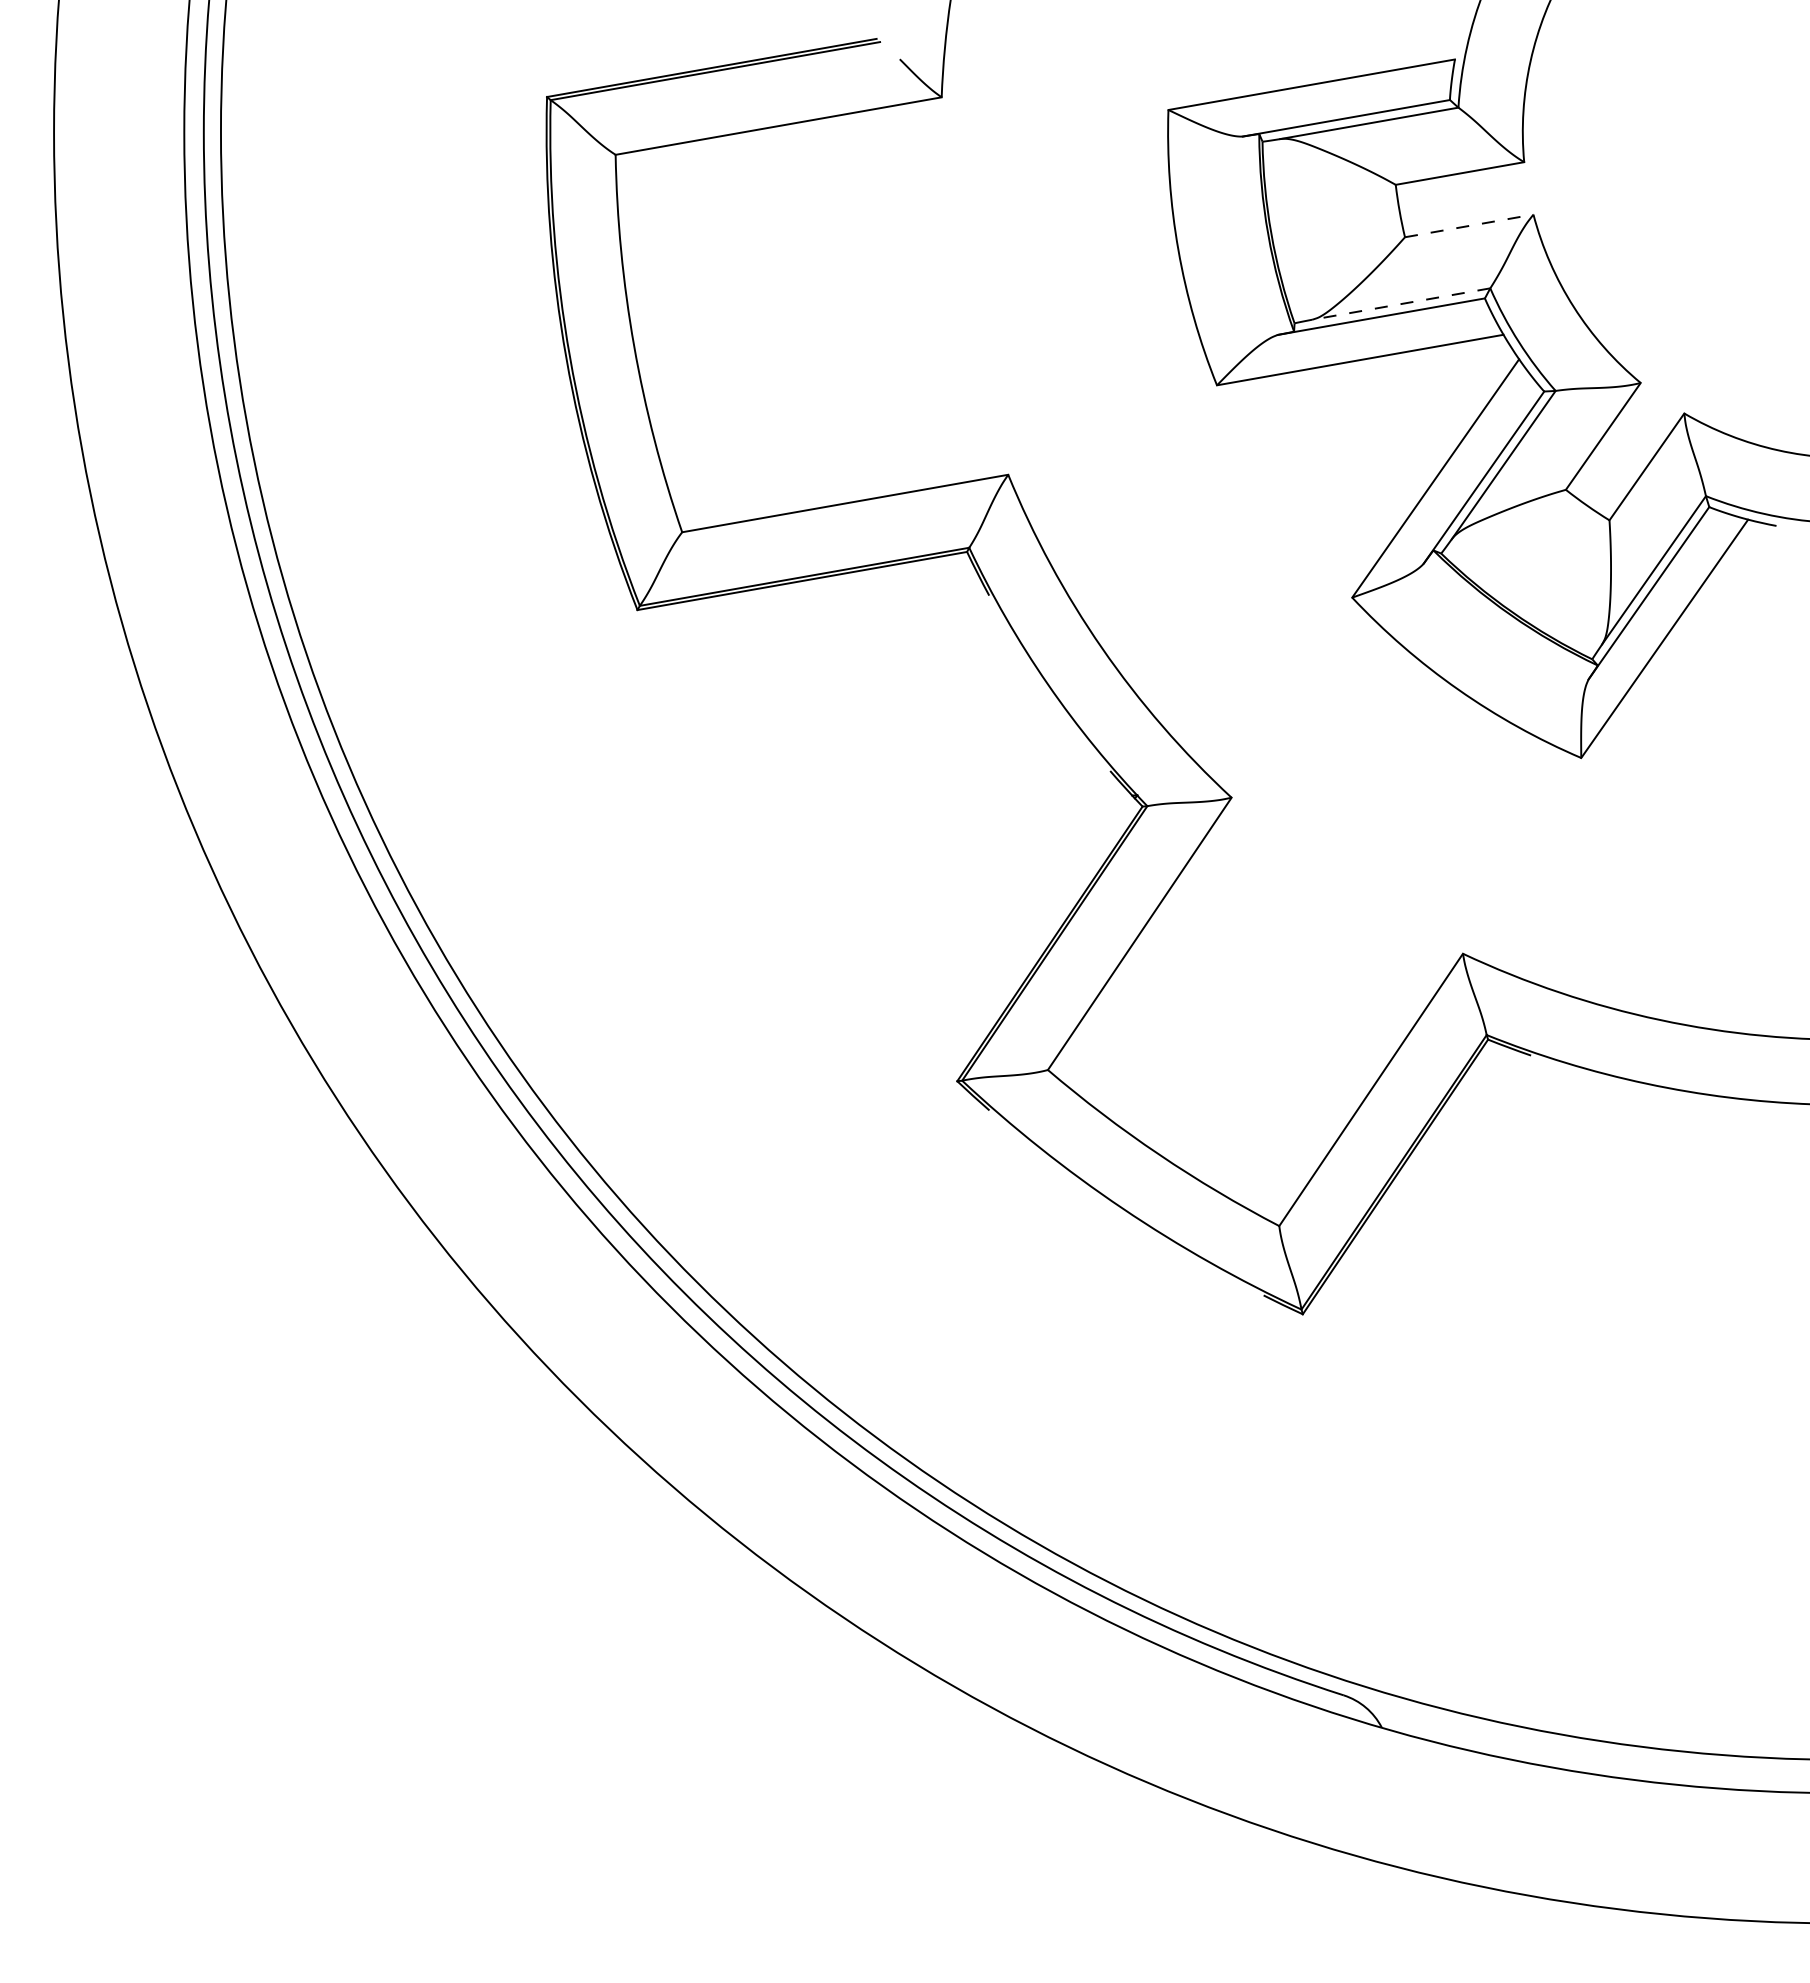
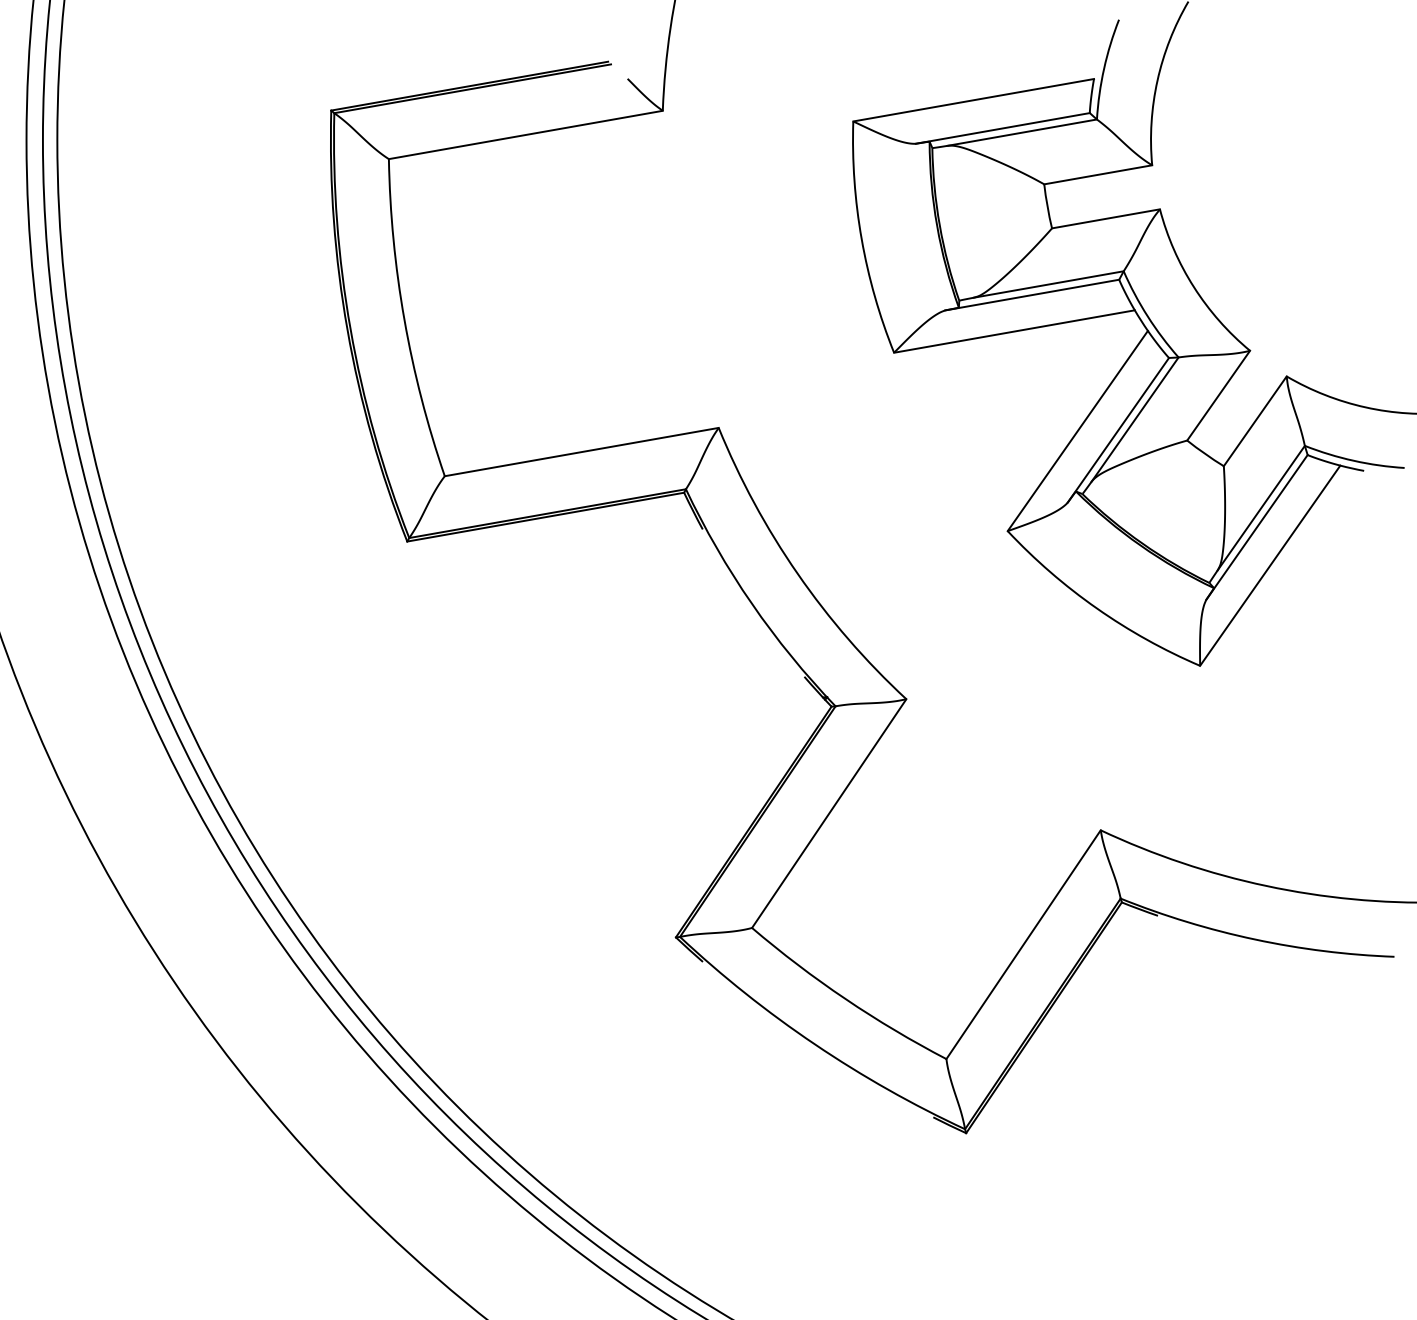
line: (1469, 225) -> (1106, 218), dashed -> solid
line: (1400, 304) -> (1048, 284), dashed -> solid

